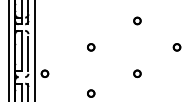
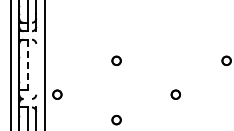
part: (137, 20) -> (175, 26), removed
line: (21, 51) -> (27, 65), solid -> dashed
line: (28, 54) -> (36, 69), removed

